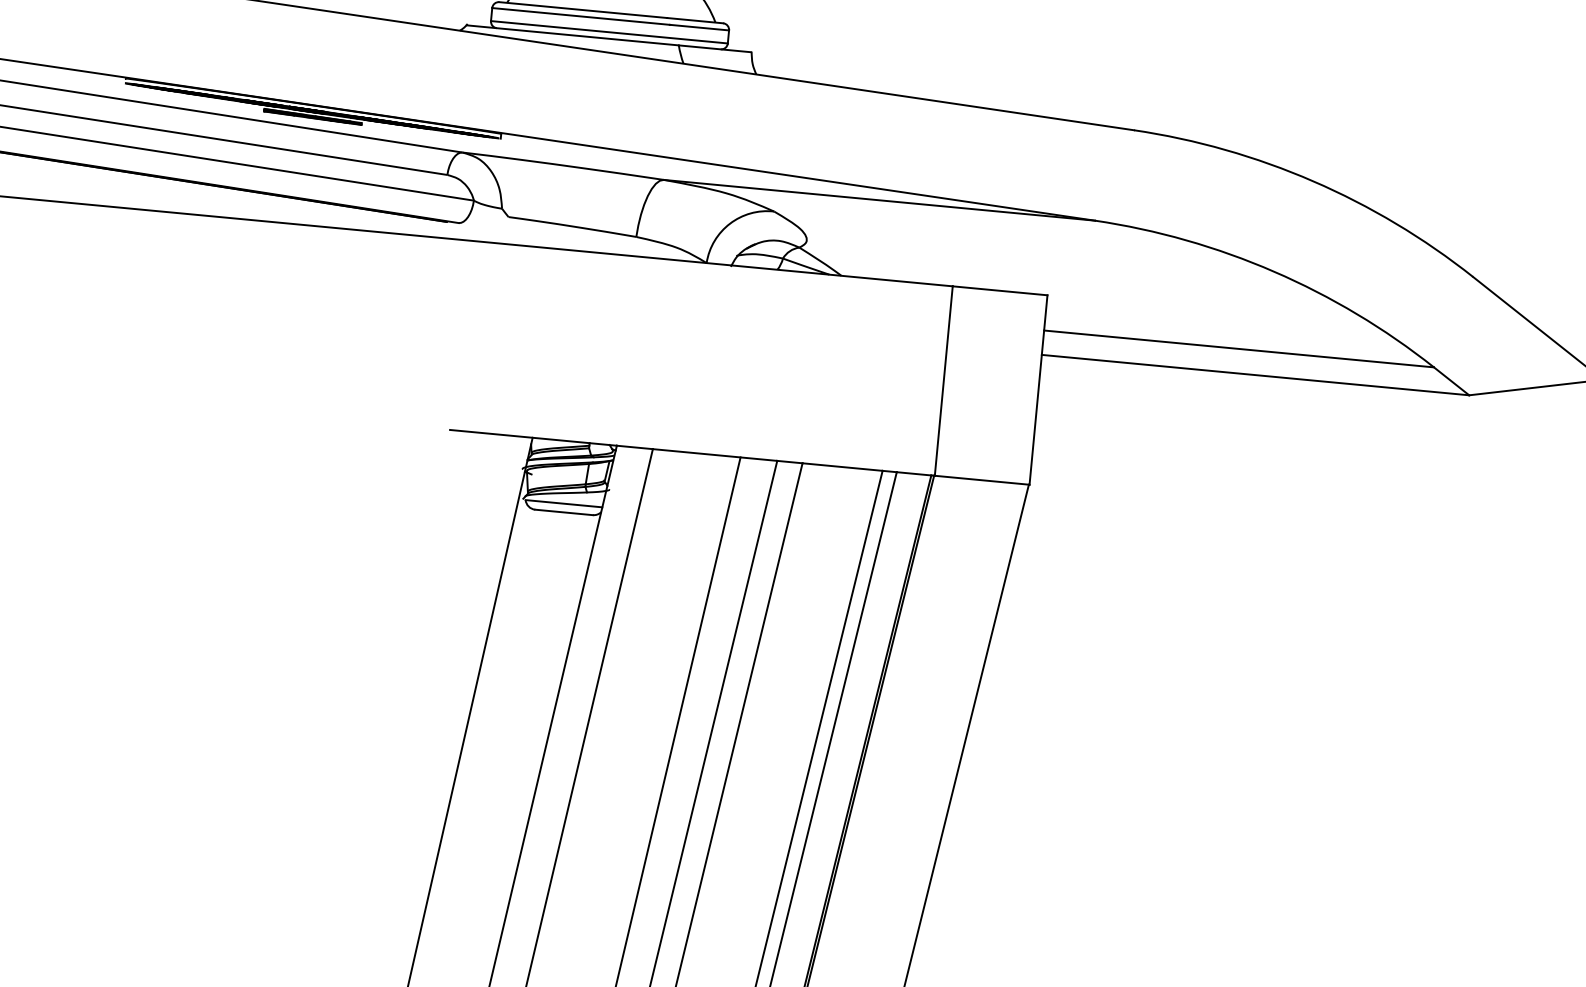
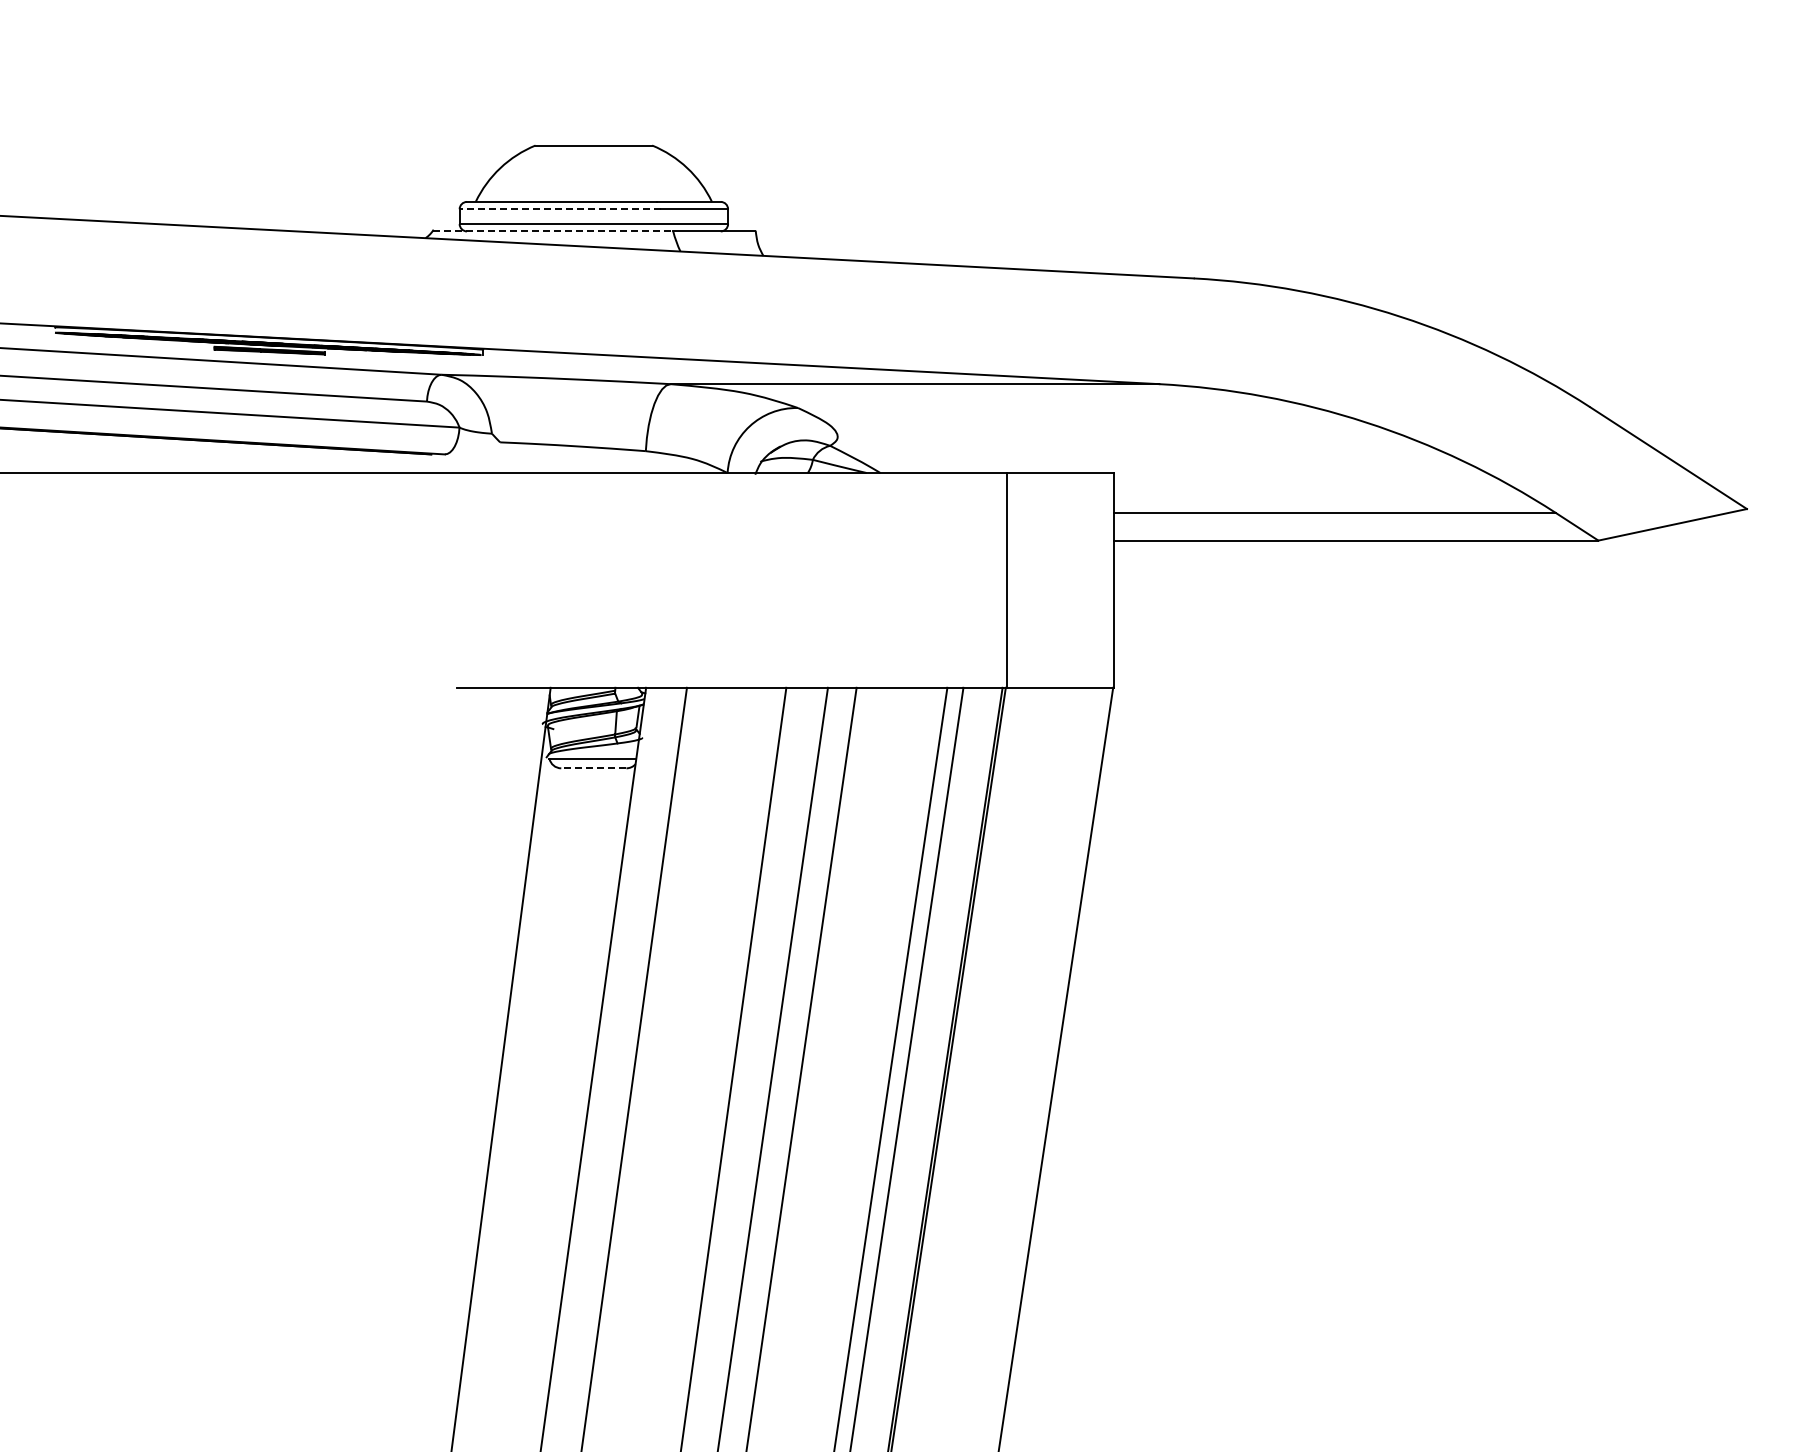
line: (581, 16) -> (560, 209), solid -> dashed
line: (573, 35) -> (553, 231), solid -> dashed
line: (563, 512) -> (593, 768), solid -> dashed

